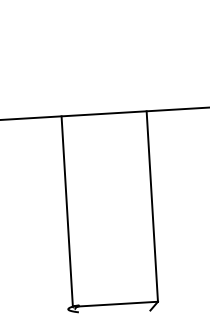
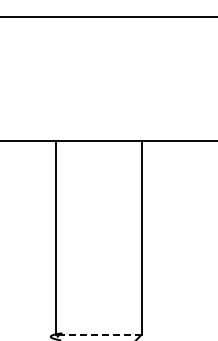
line: (118, 304) -> (101, 334), solid -> dashed

